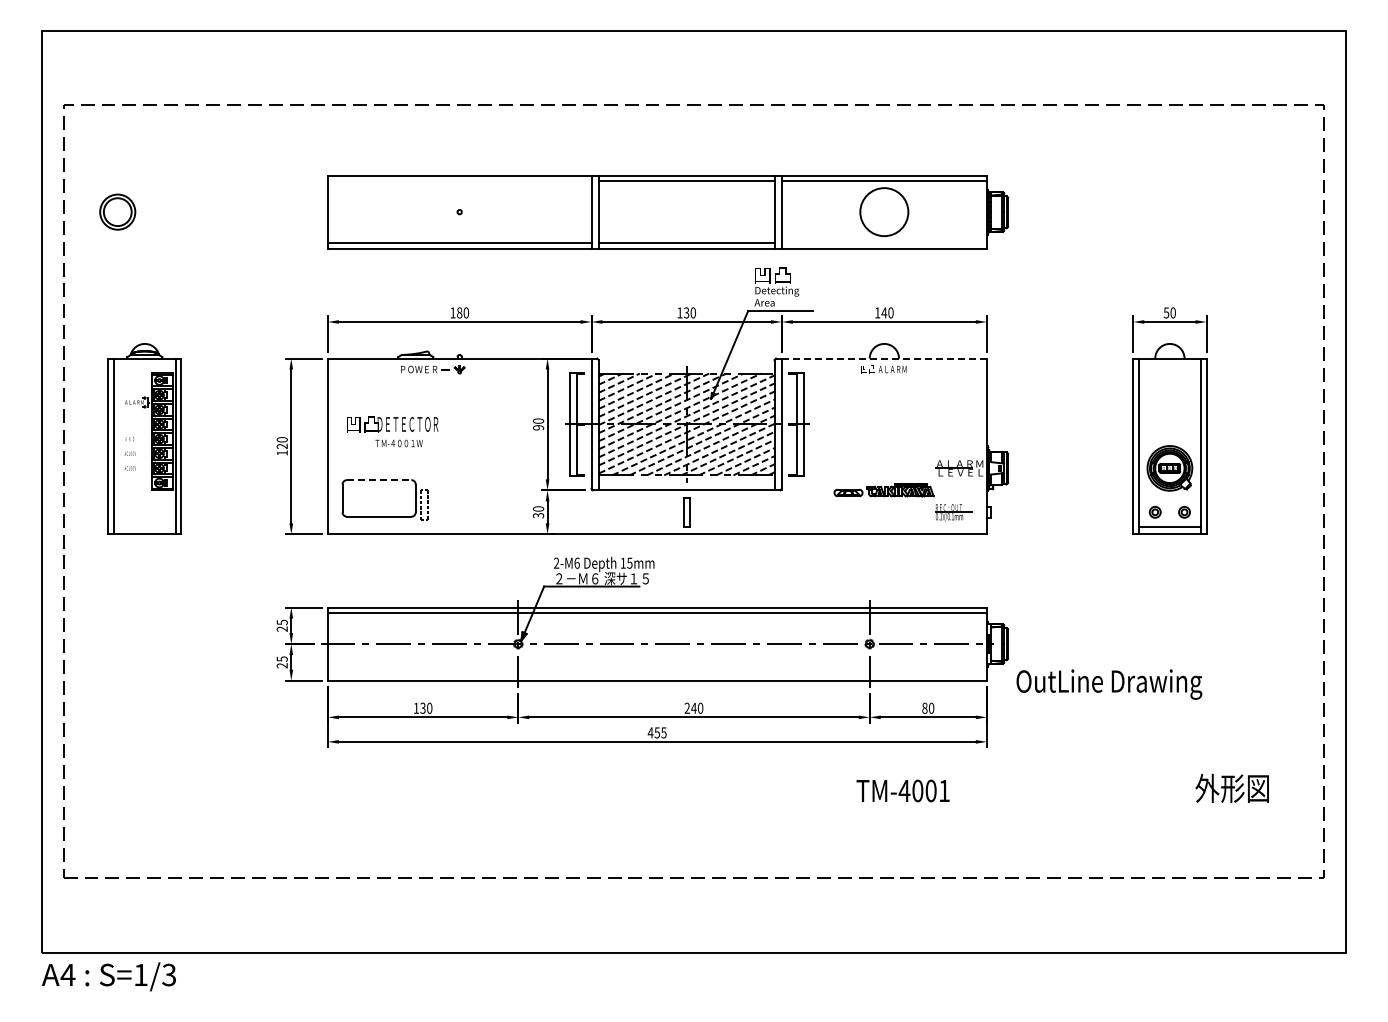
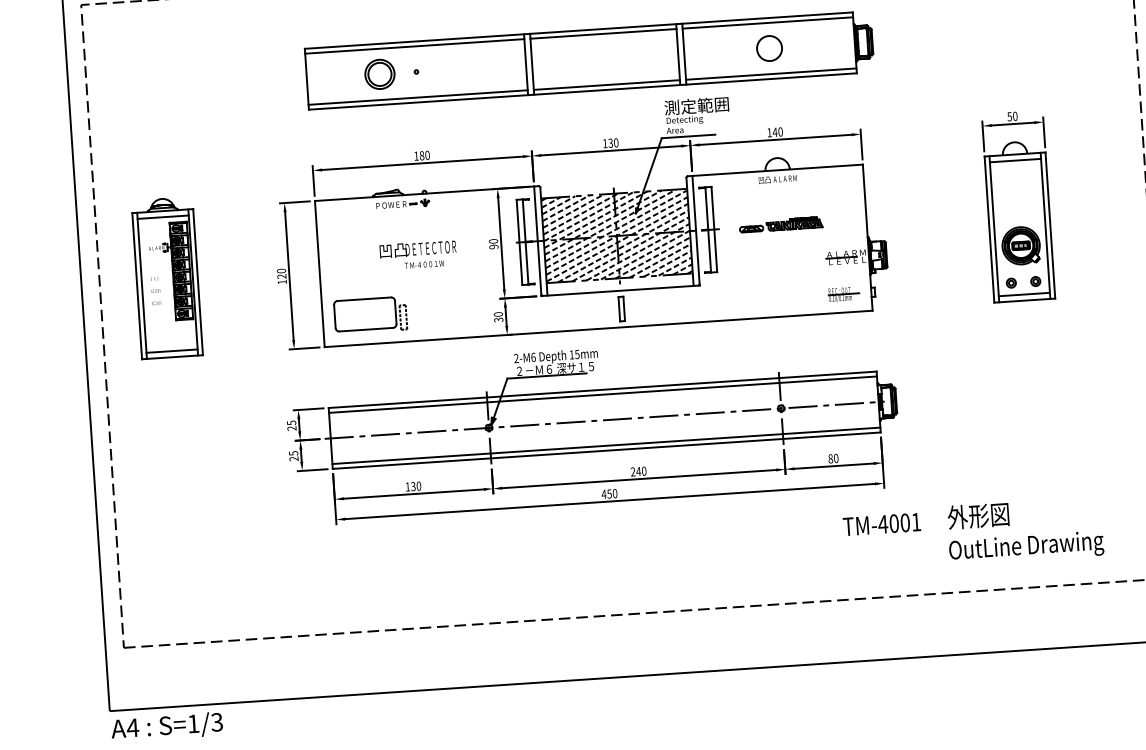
line: (459, 181) -> (414, 46), added
part: (117, 211) -> (379, 73), moved
circle: (884, 212) -> (769, 48), size x0.62
line: (883, 242) -> (770, 73), added
text: (792, 275) -> (696, 106), 凹凸 -> 測定範囲
line: (884, 358) -> (777, 170), dashed -> solid
line: (144, 365) -> (162, 216), added
line: (1169, 365) -> (1015, 160), added
text: (392, 431) -> (418, 255), moved
line: (379, 480) -> (364, 299), dashed -> solid
part: (883, 490) -> (780, 225), moved
line: (144, 526) -> (171, 350), added
line: (656, 674) -> (605, 445), added
text: (1109, 684) -> (1026, 547), moved
text: (663, 732) -> (614, 493), 455 -> 450
text: (1231, 788) -> (977, 516), moved
text: (902, 790) -> (881, 524), moved

